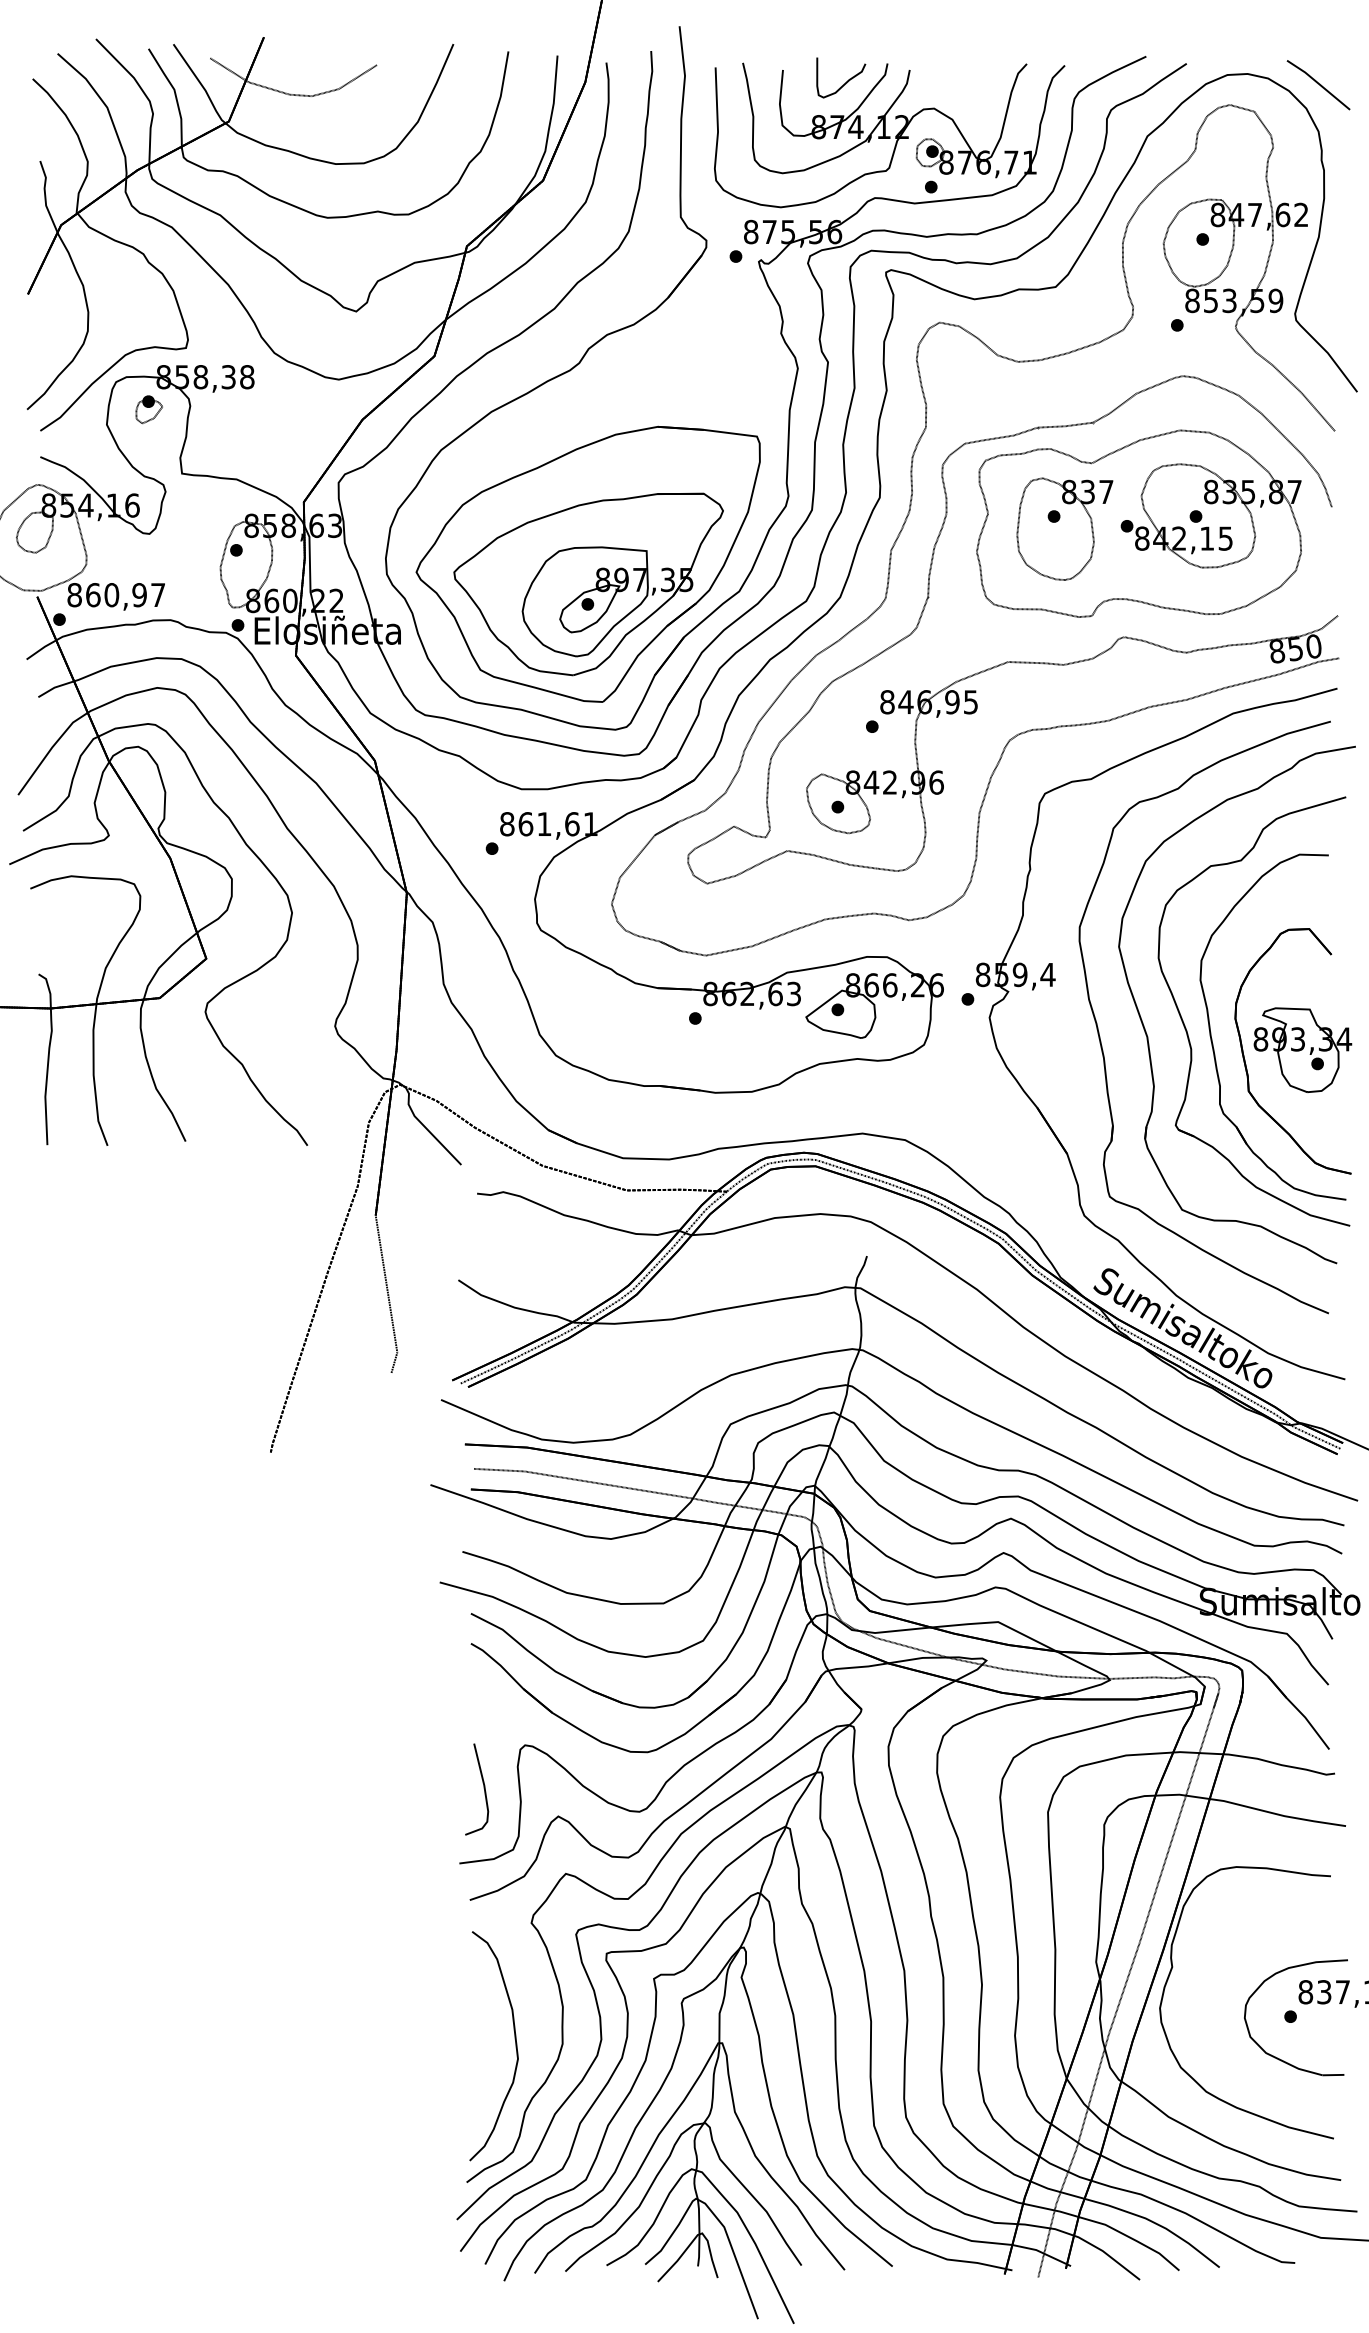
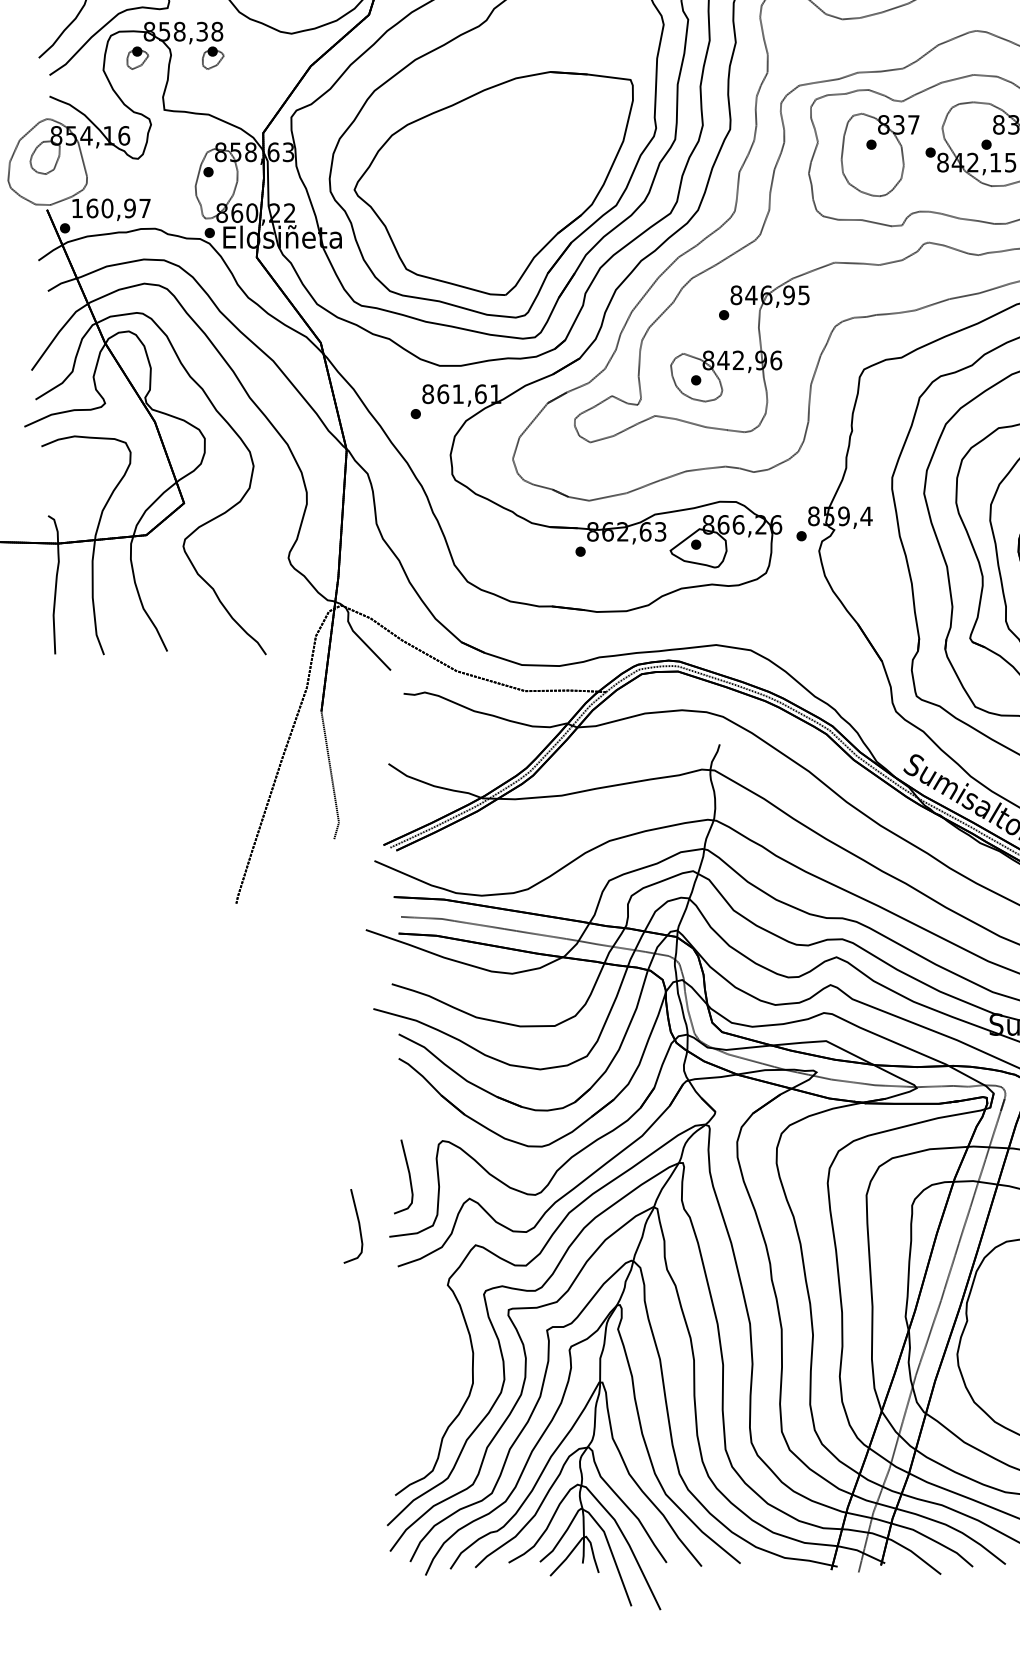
part: (241, 409) -> (212, 57), added
part: (588, 584) -> (493, 199), removed
text: (74, 595) -> (77, 208), 860,97 -> 160,97
curve: (421, 1849) -> (358, 1225), added
curve: (515, 2046) -> (434, 1385), removed

